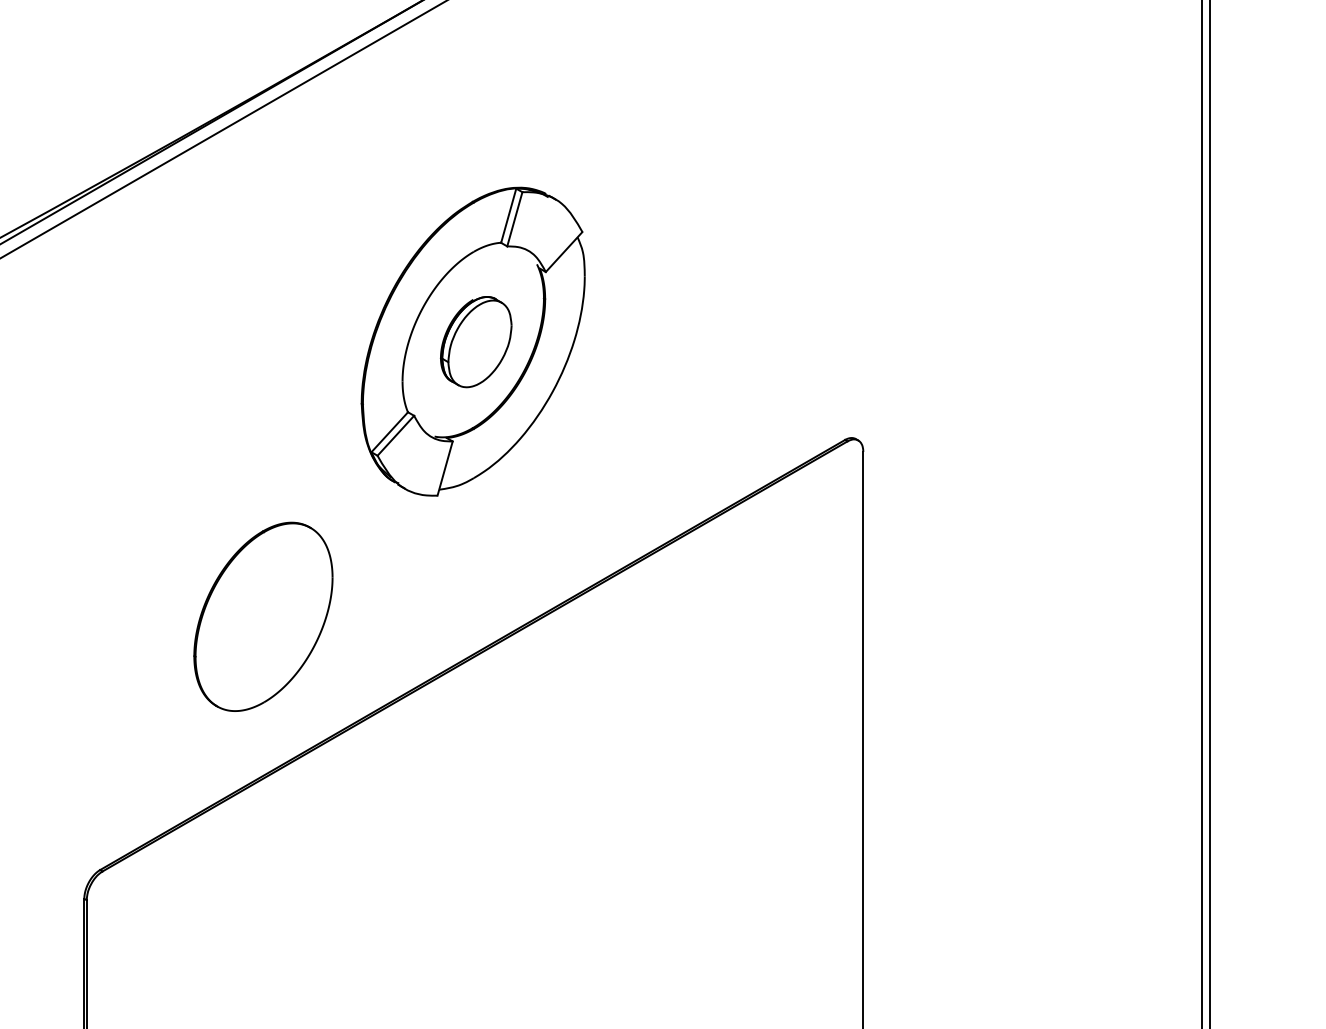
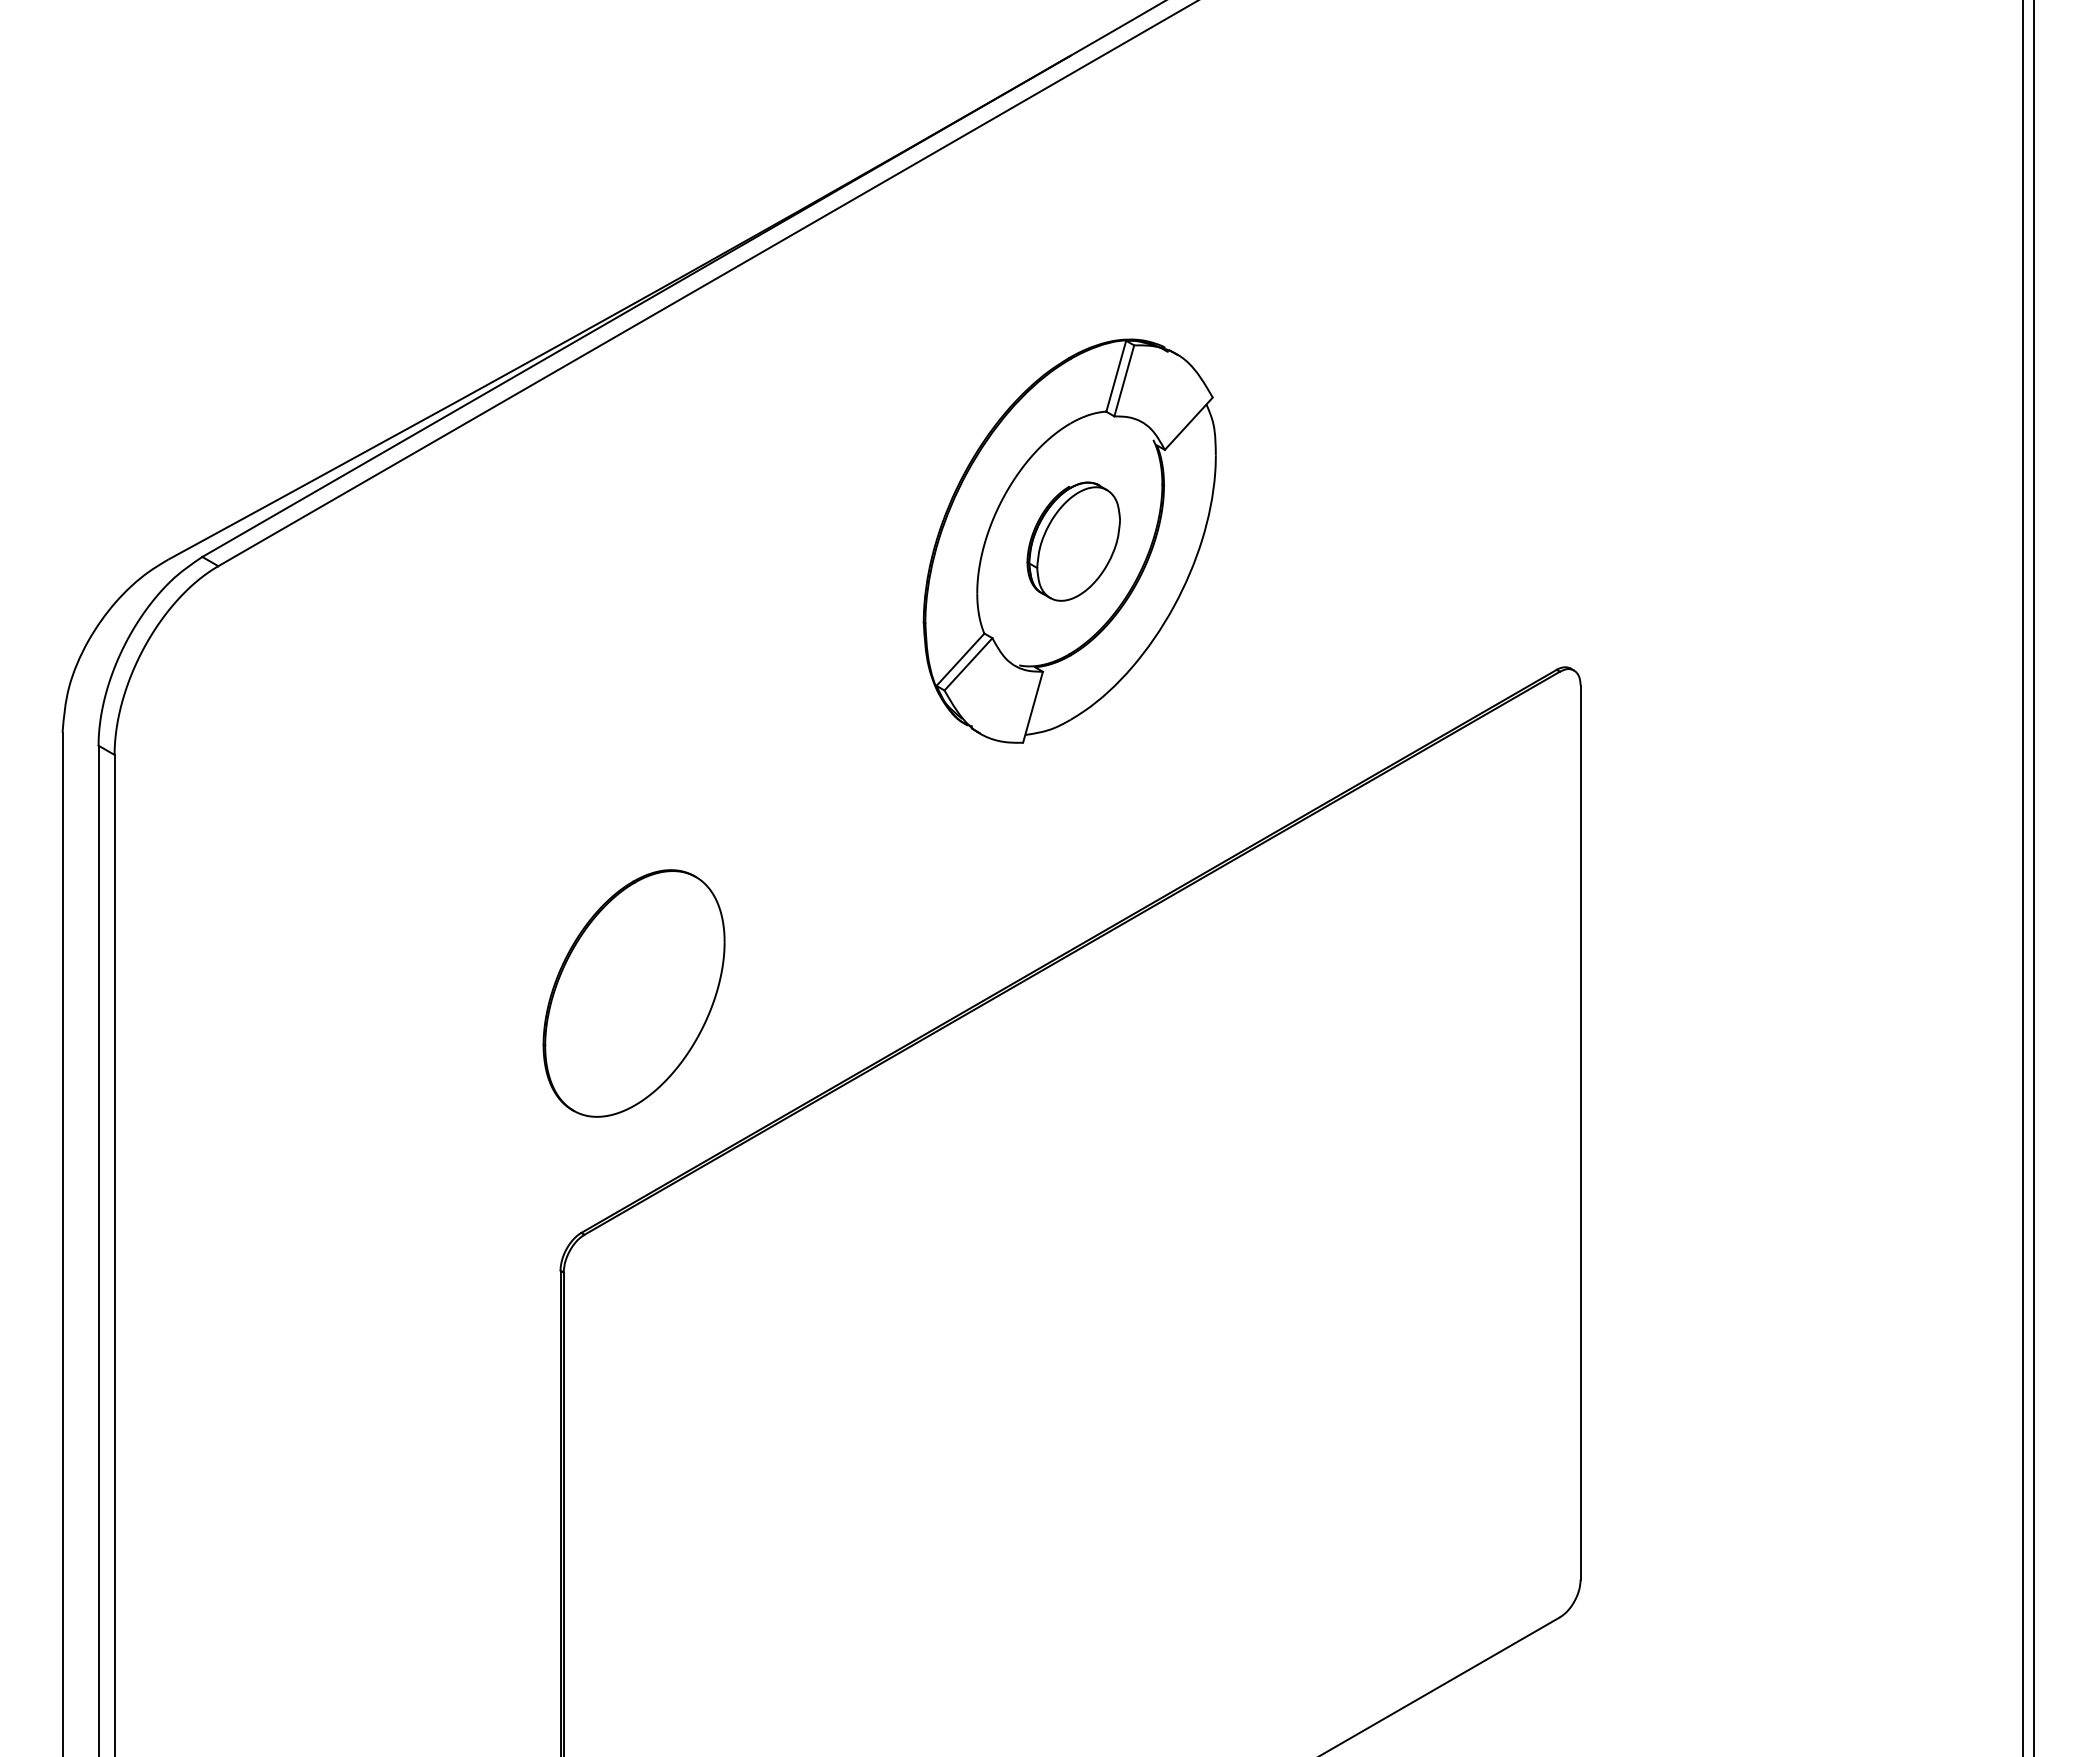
part: (262, 616) -> (633, 993), moved

